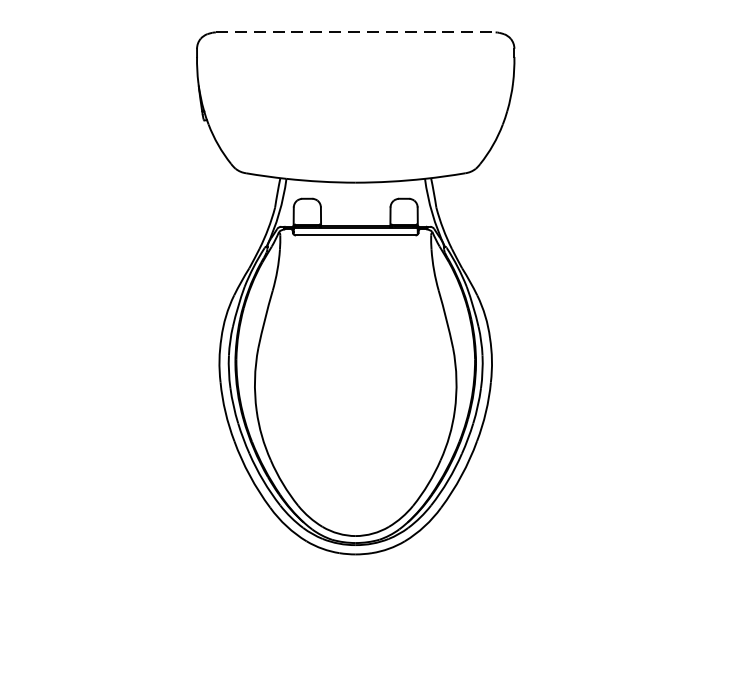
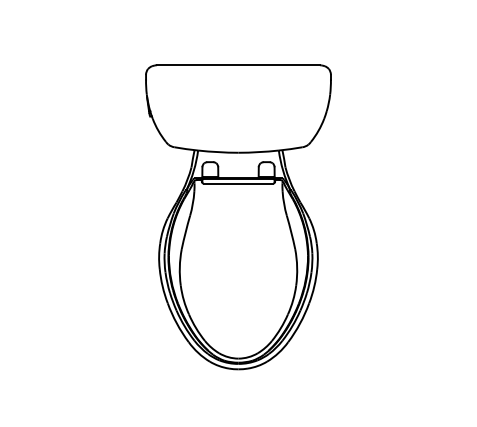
line: (357, 32) -> (239, 65), dashed -> solid

